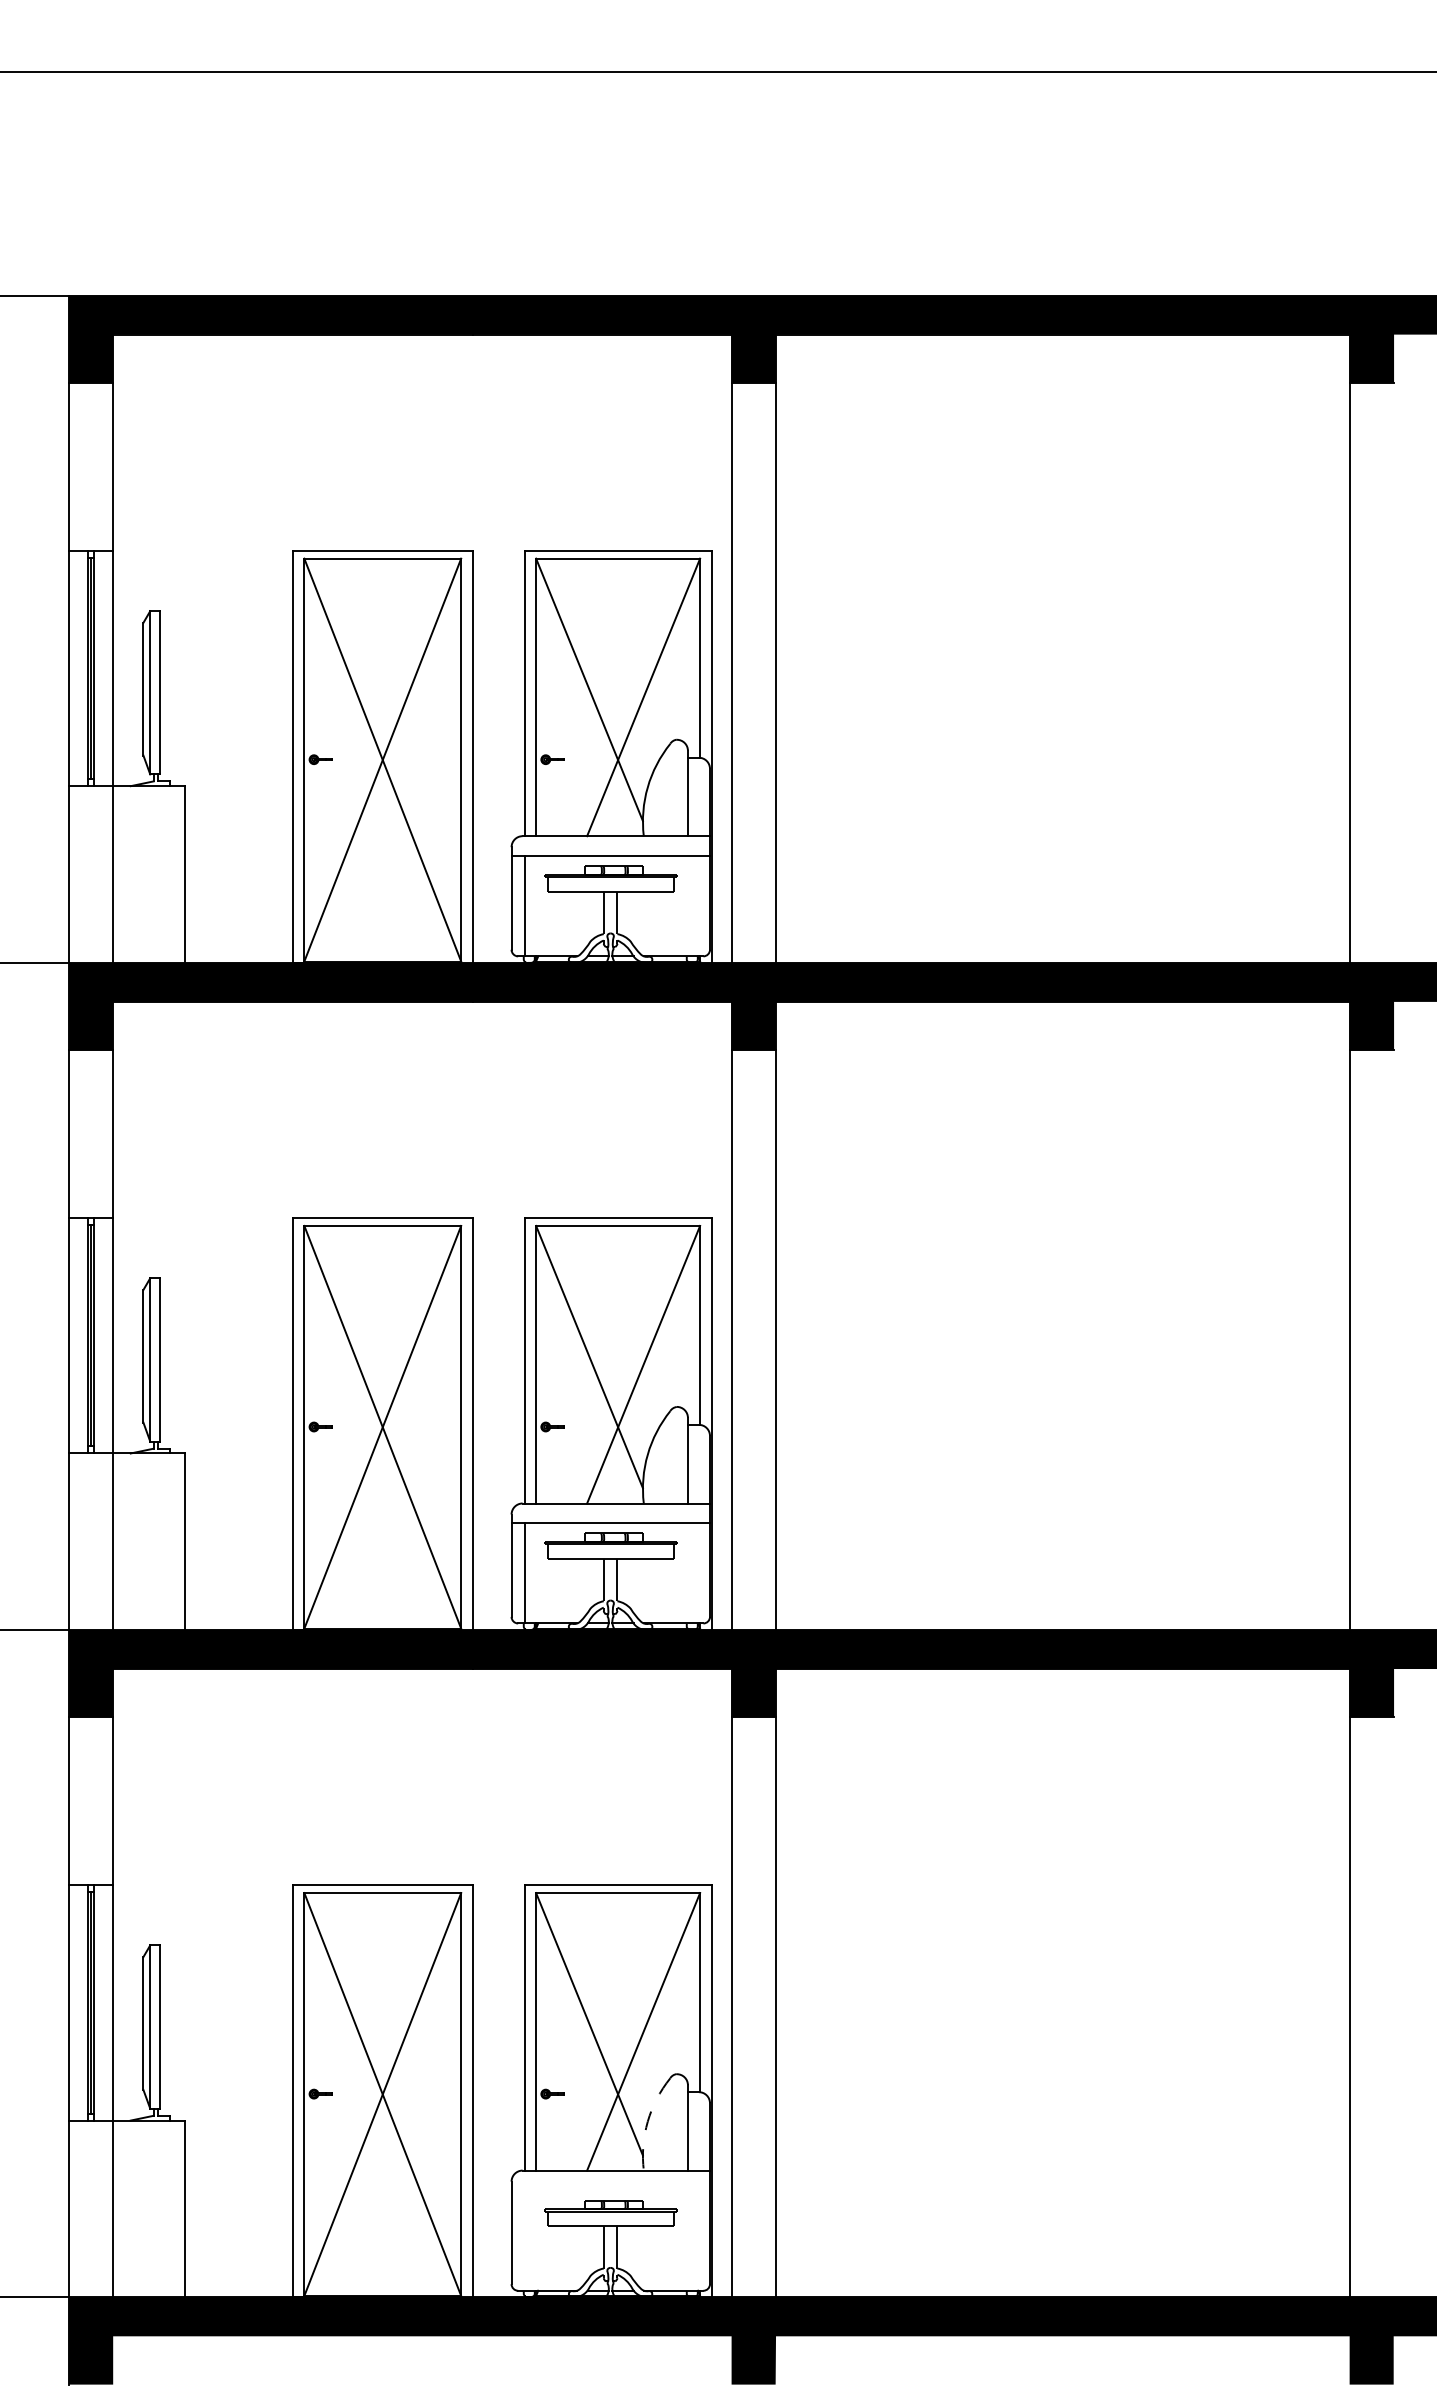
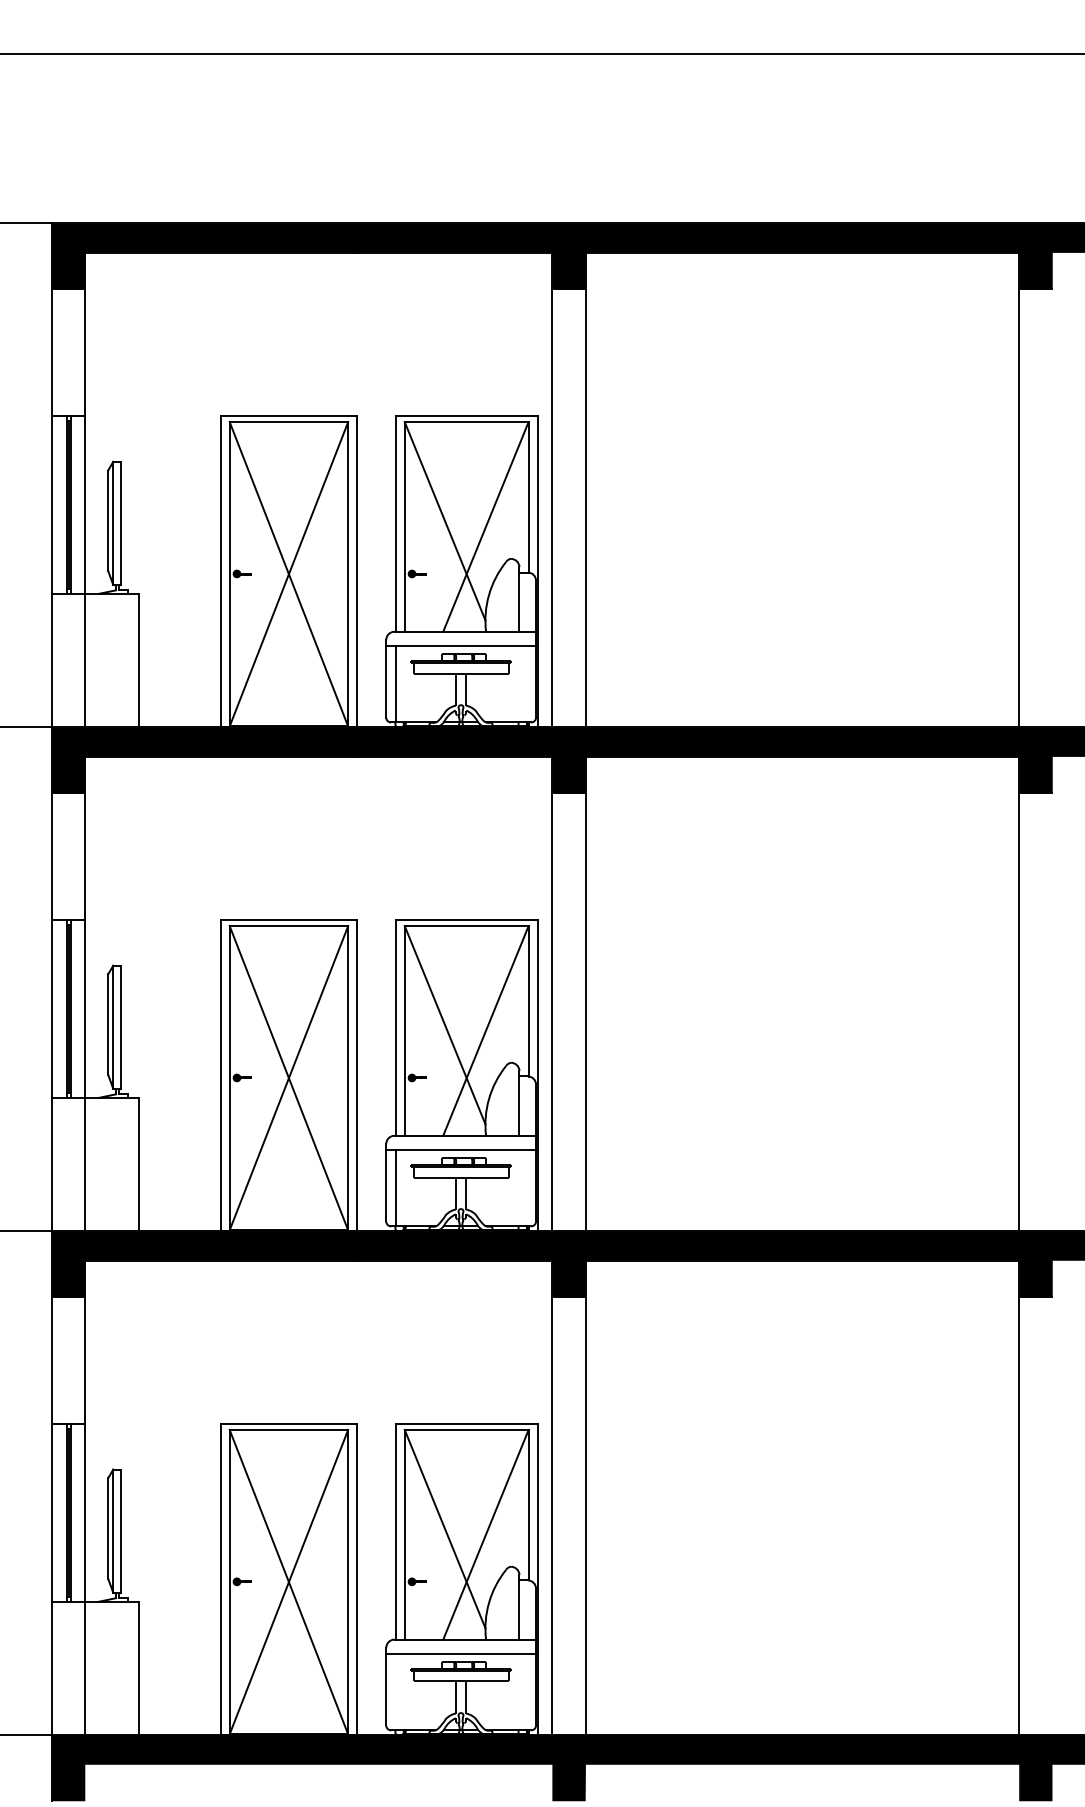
arc: (647, 2121) -> (488, 1602), dashed -> solid
line: (610, 2189) -> (460, 1653), added

